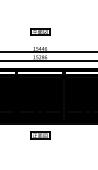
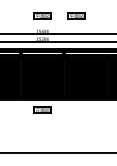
part: (77, 31) -> (76, 15), added

